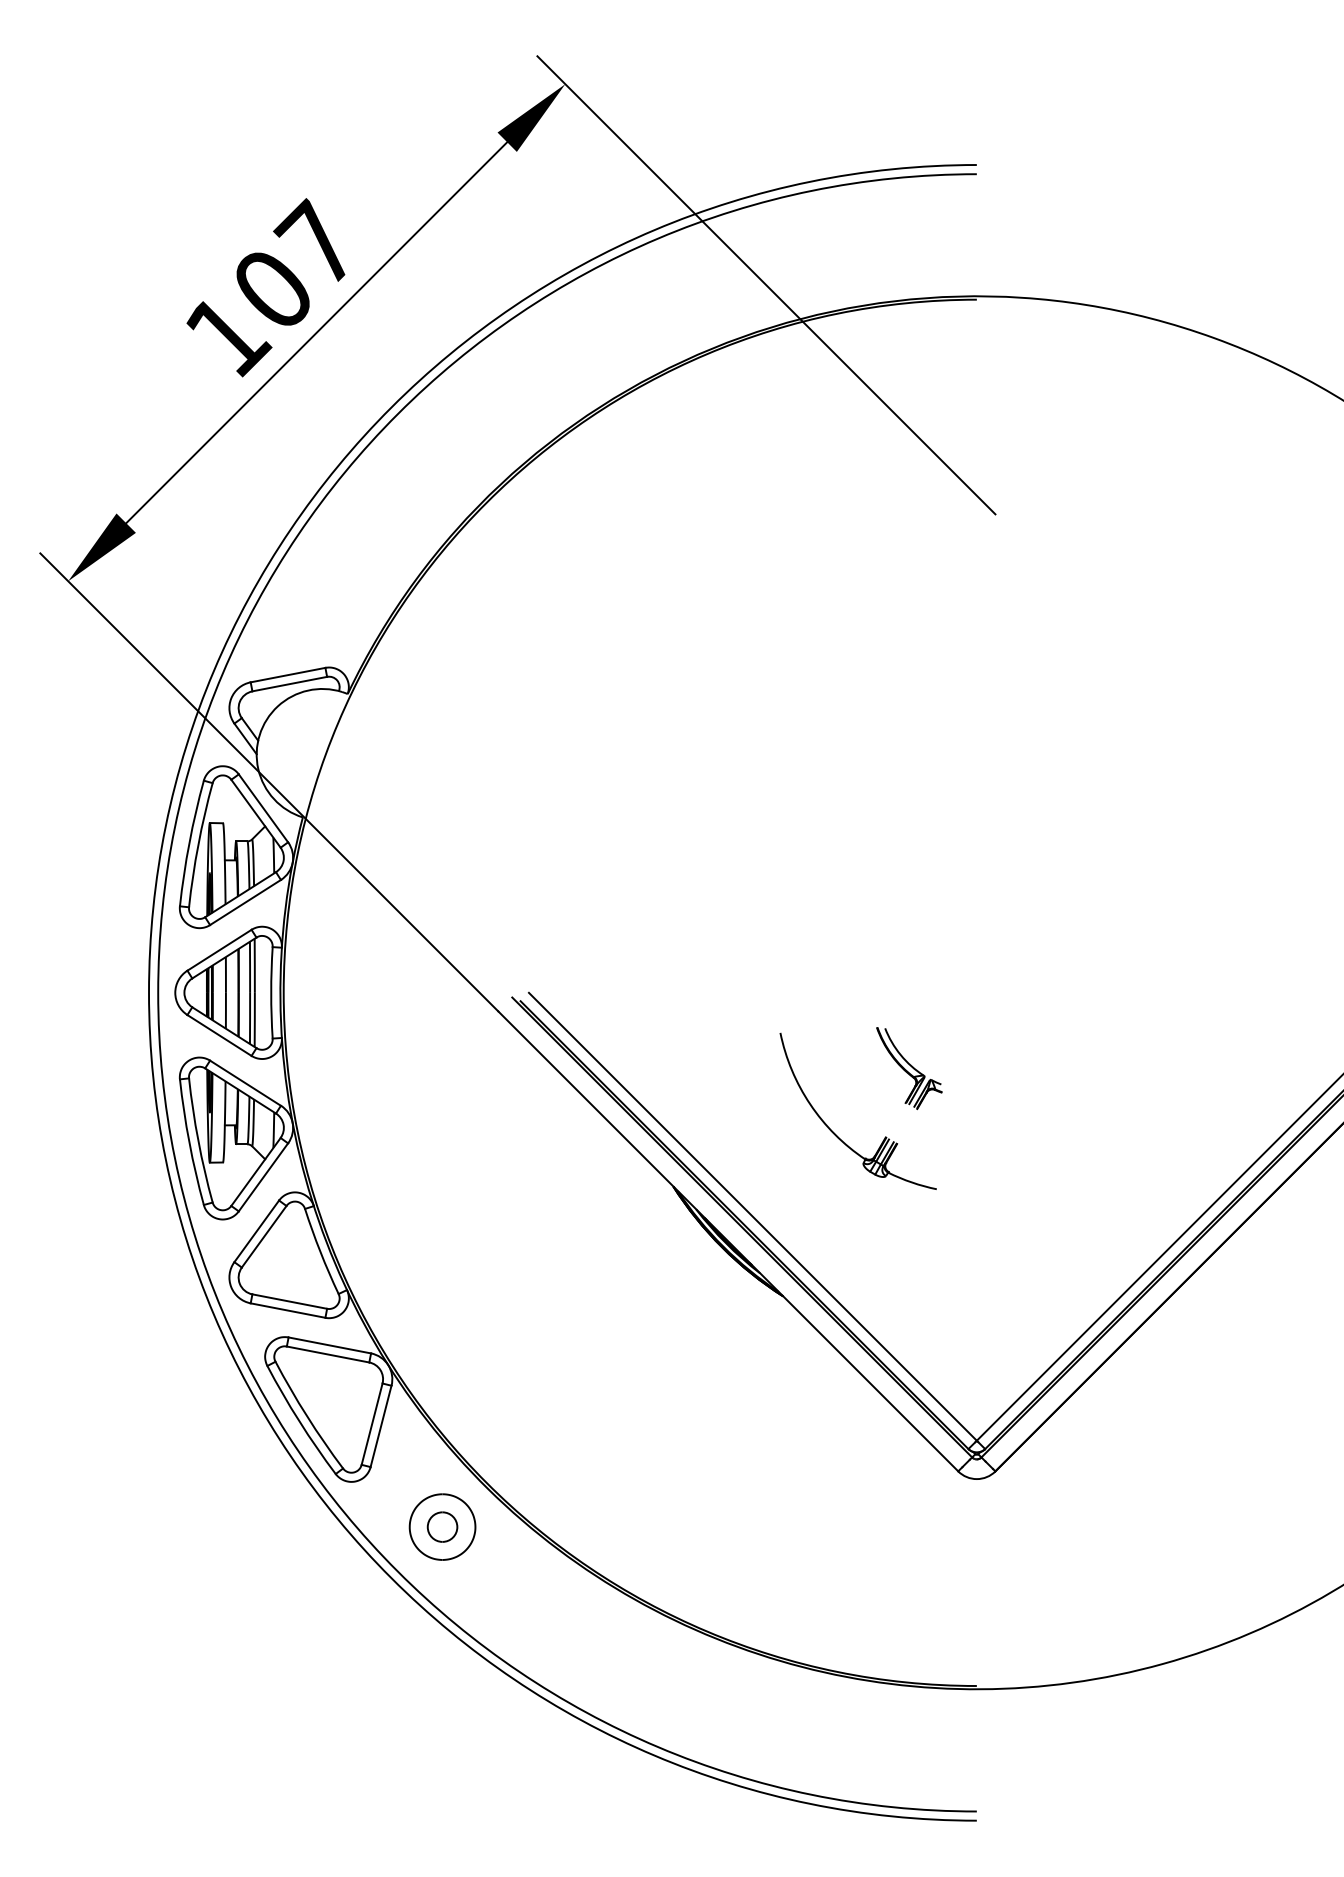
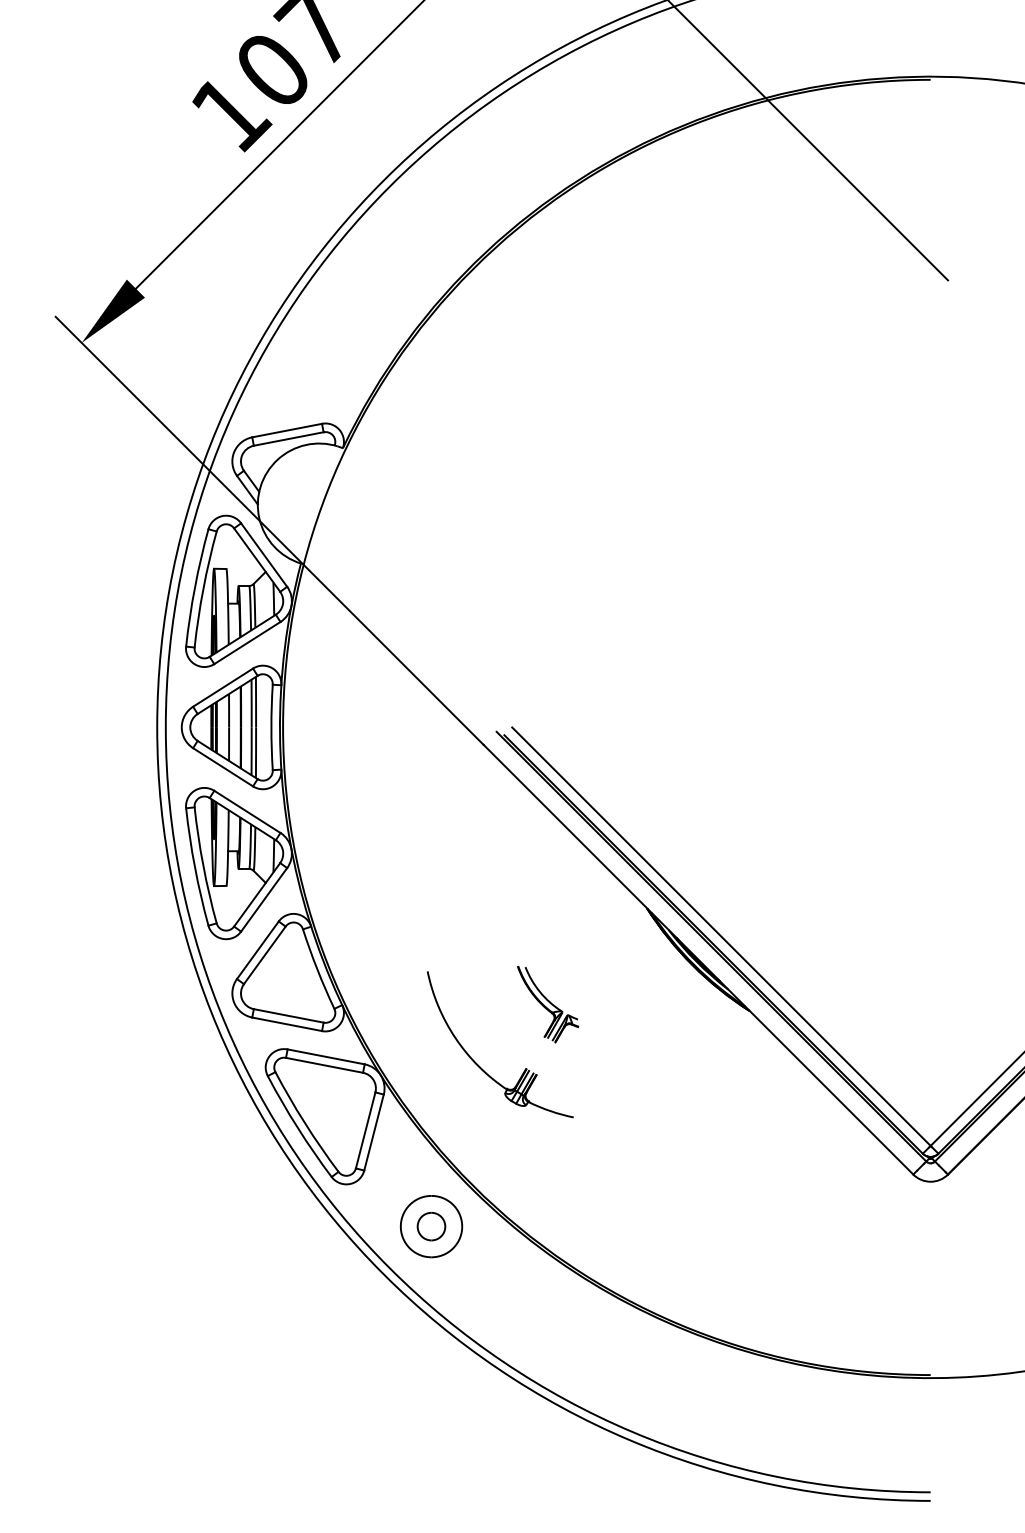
part: (835, 1133) -> (479, 1065), moved

